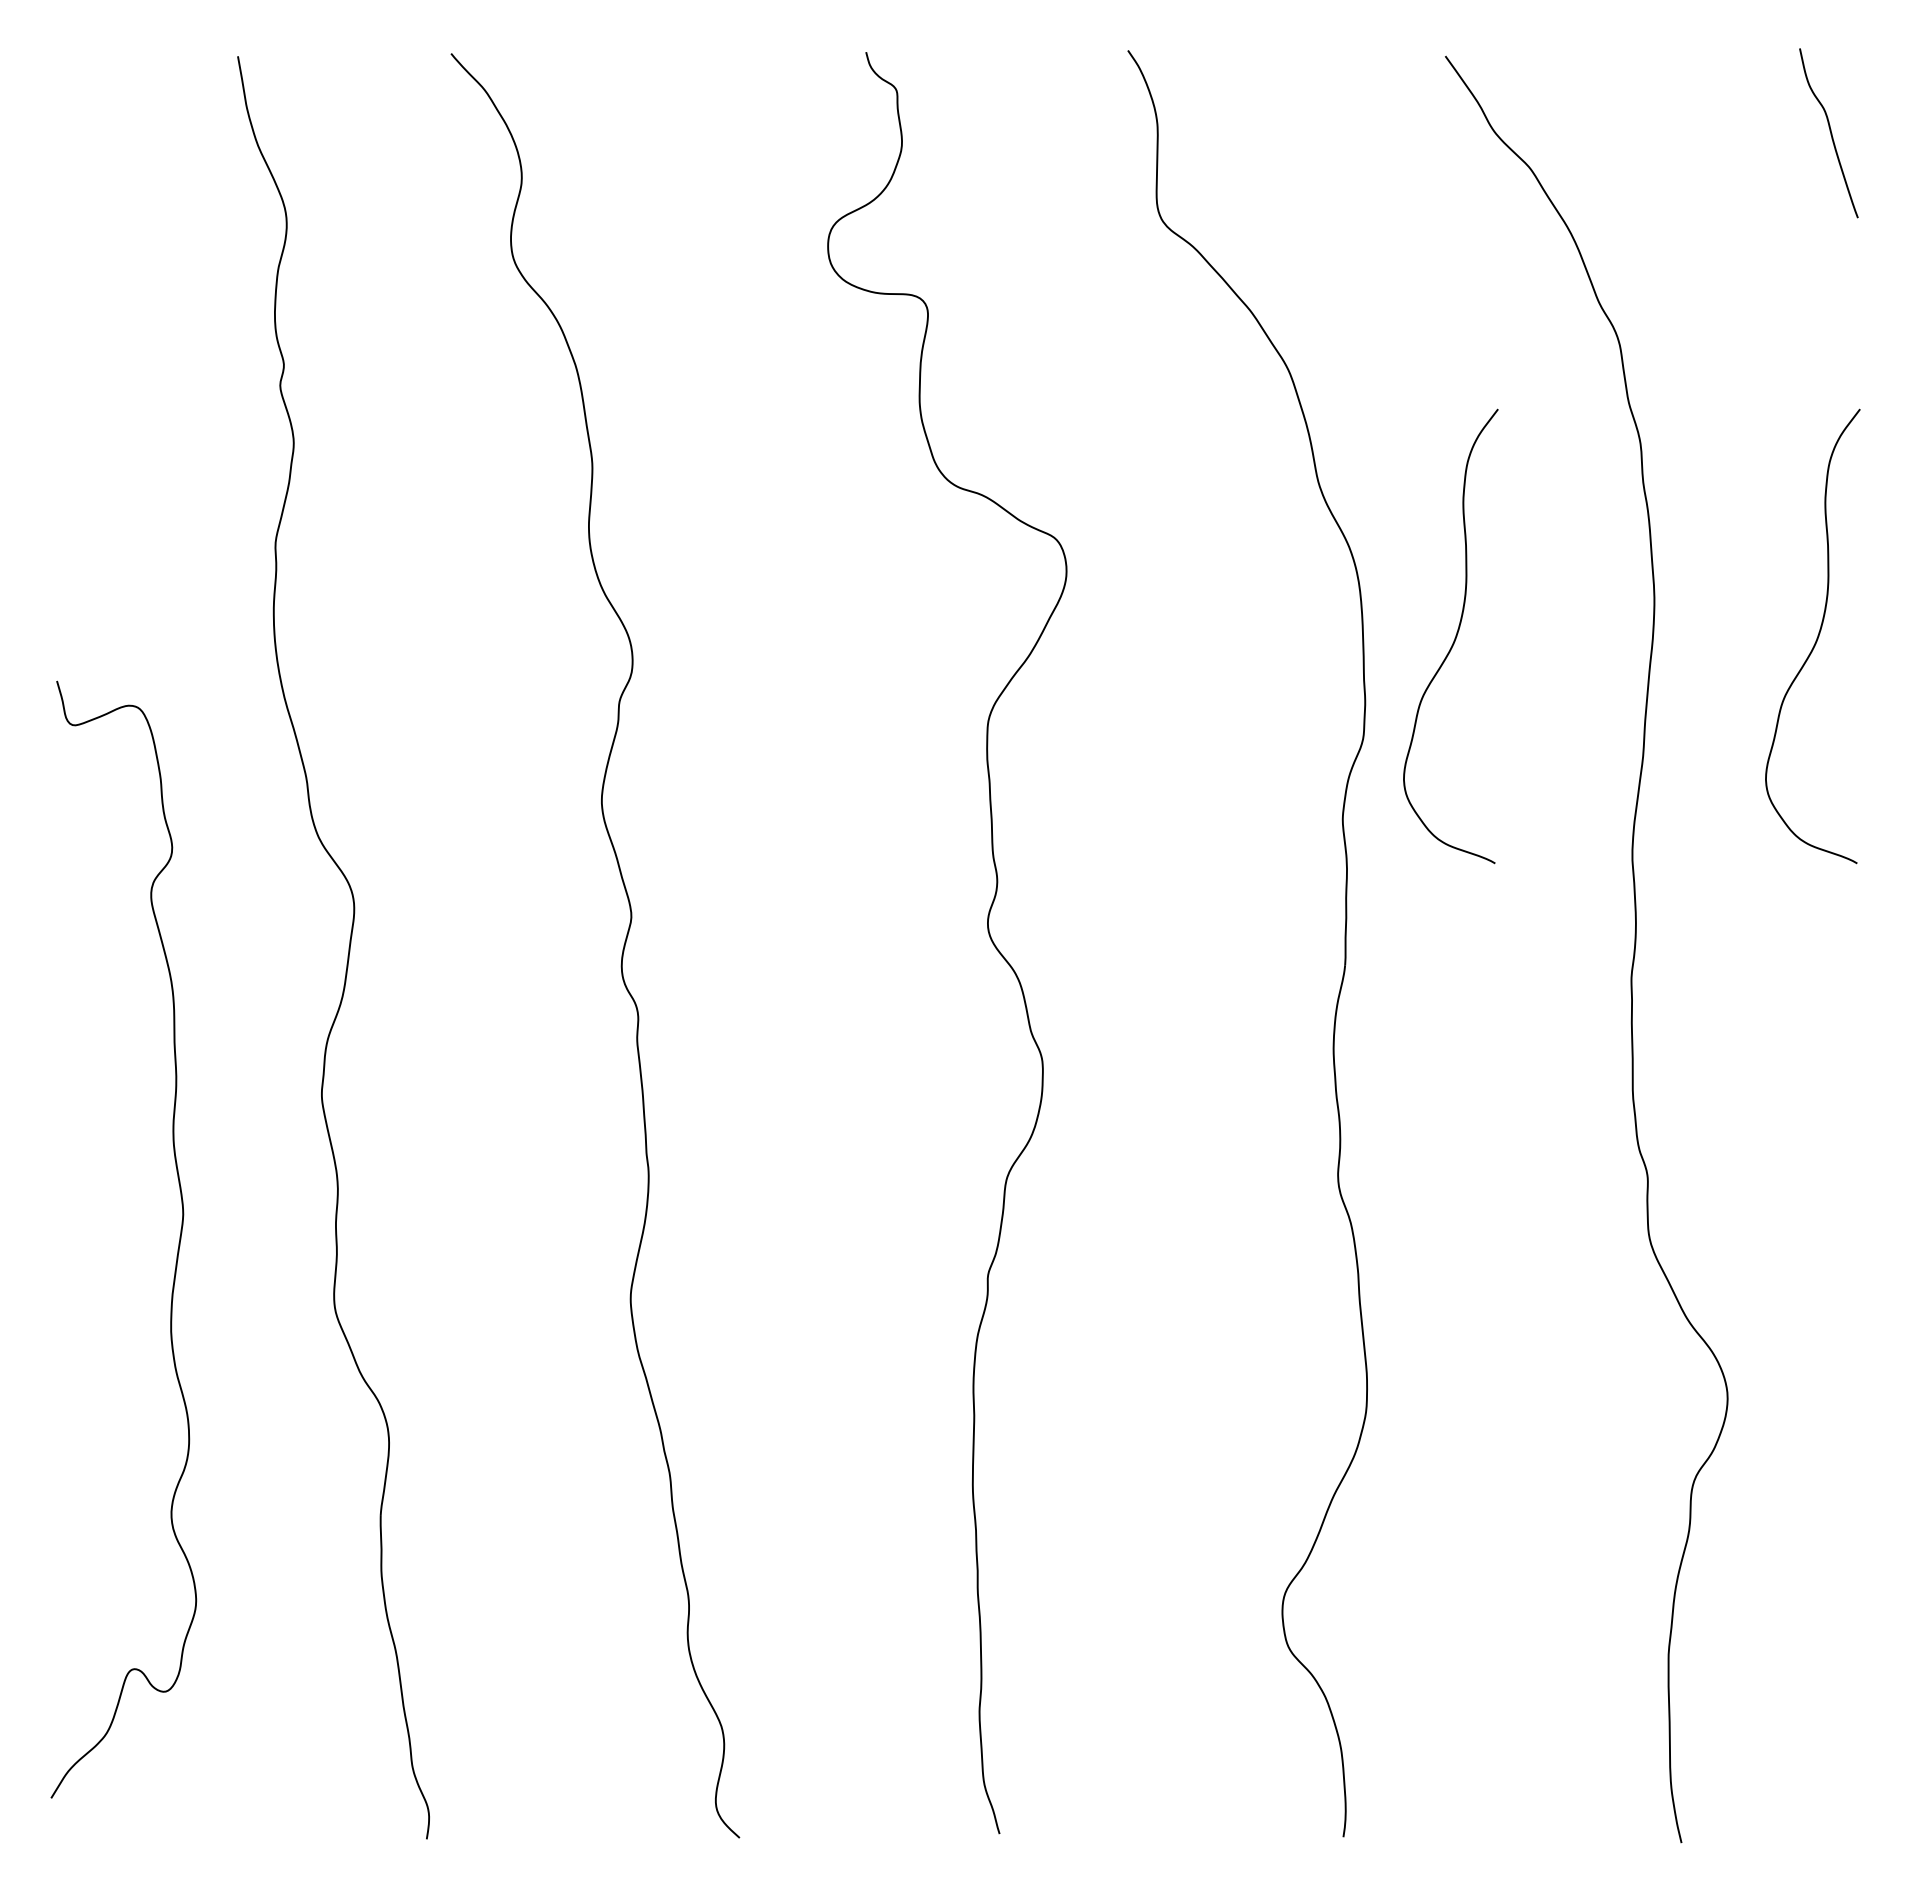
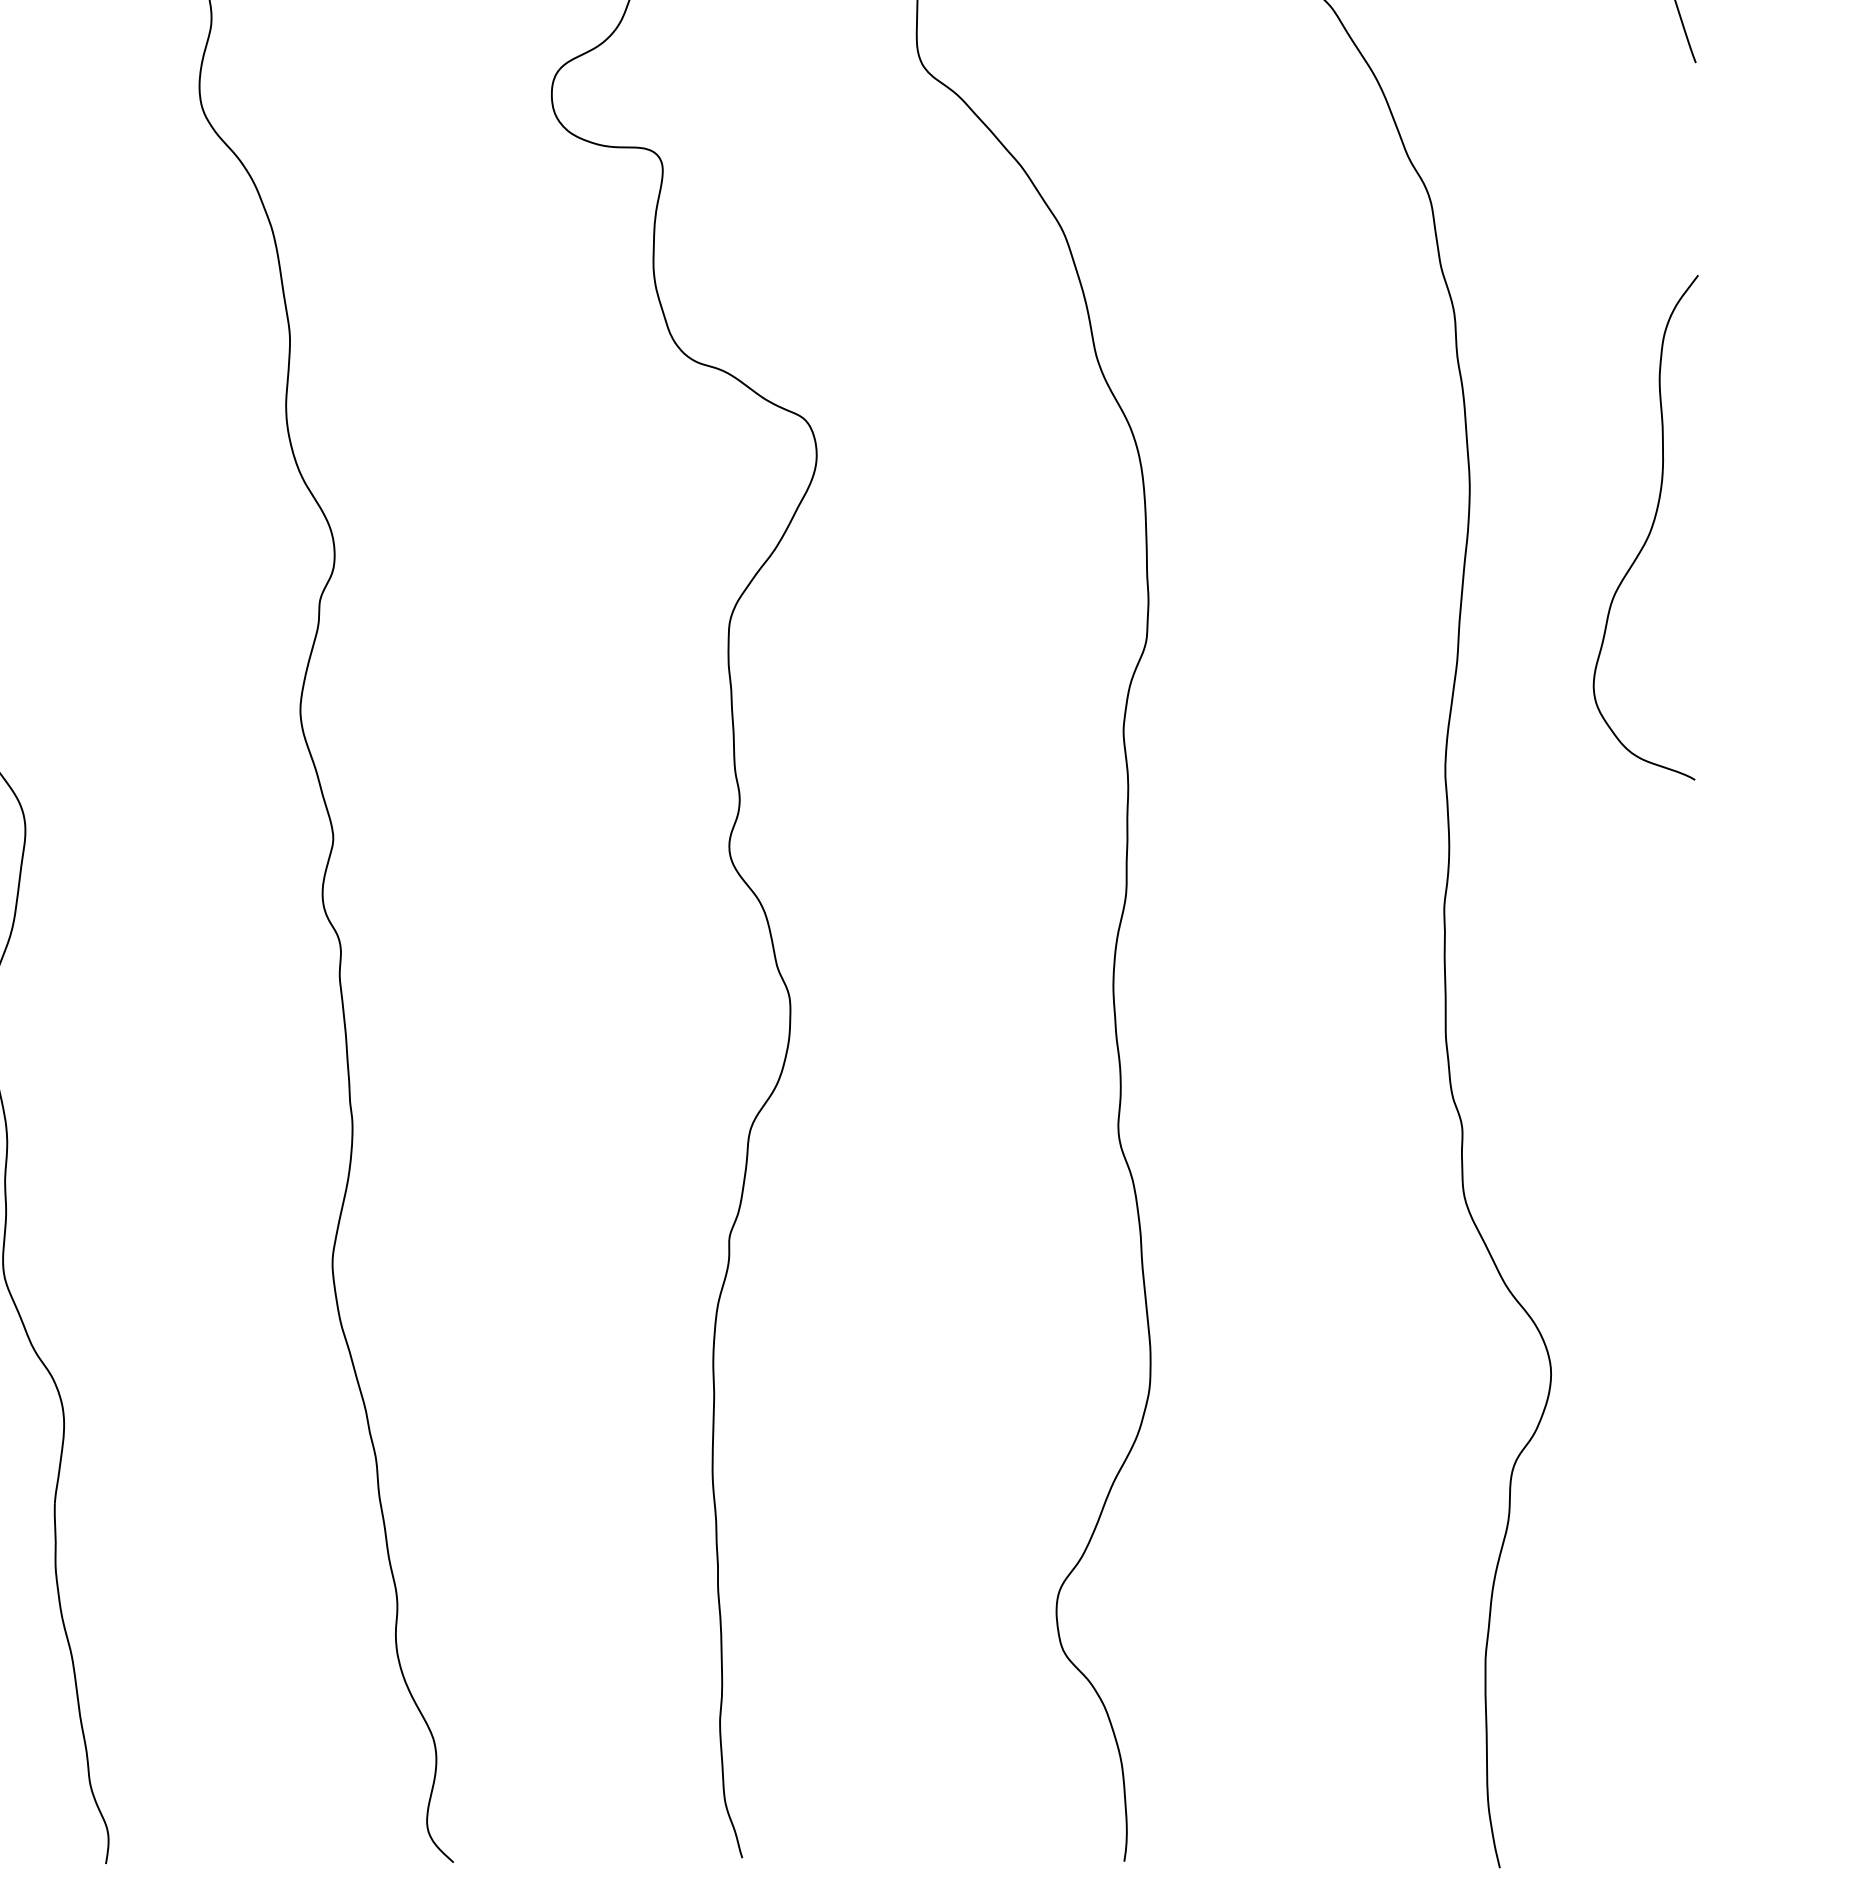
curve: (1454, 638) -> (1247, 530), removed

